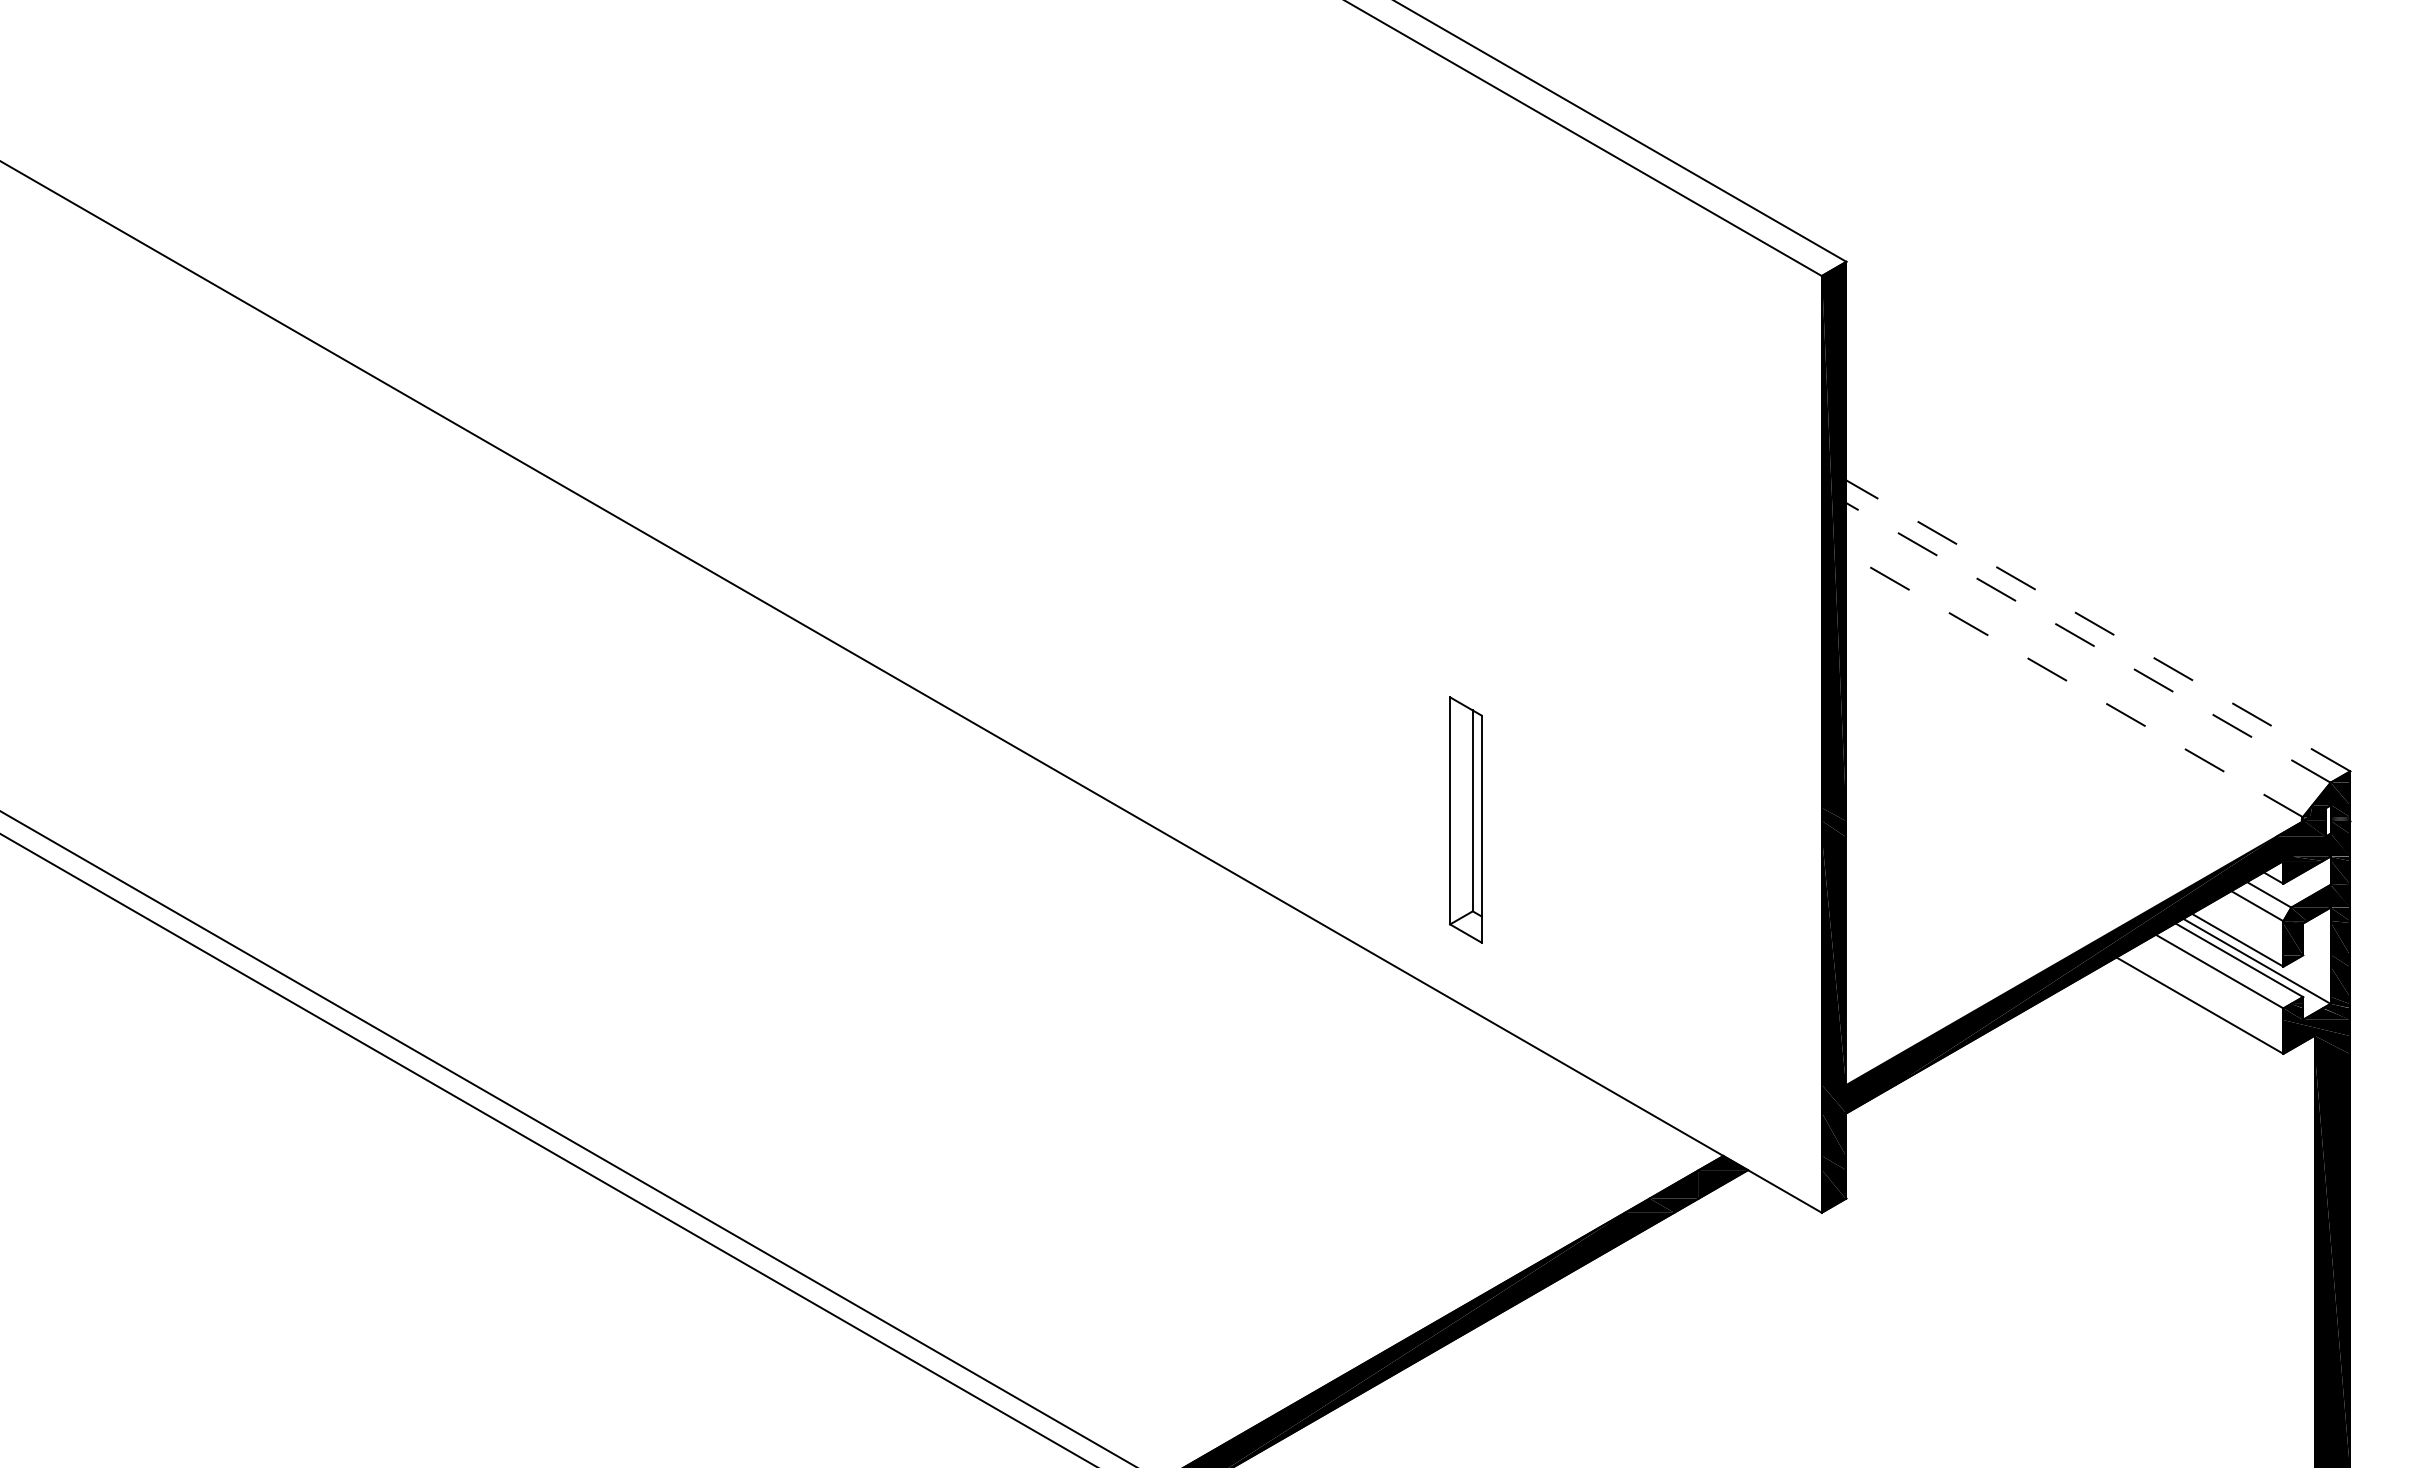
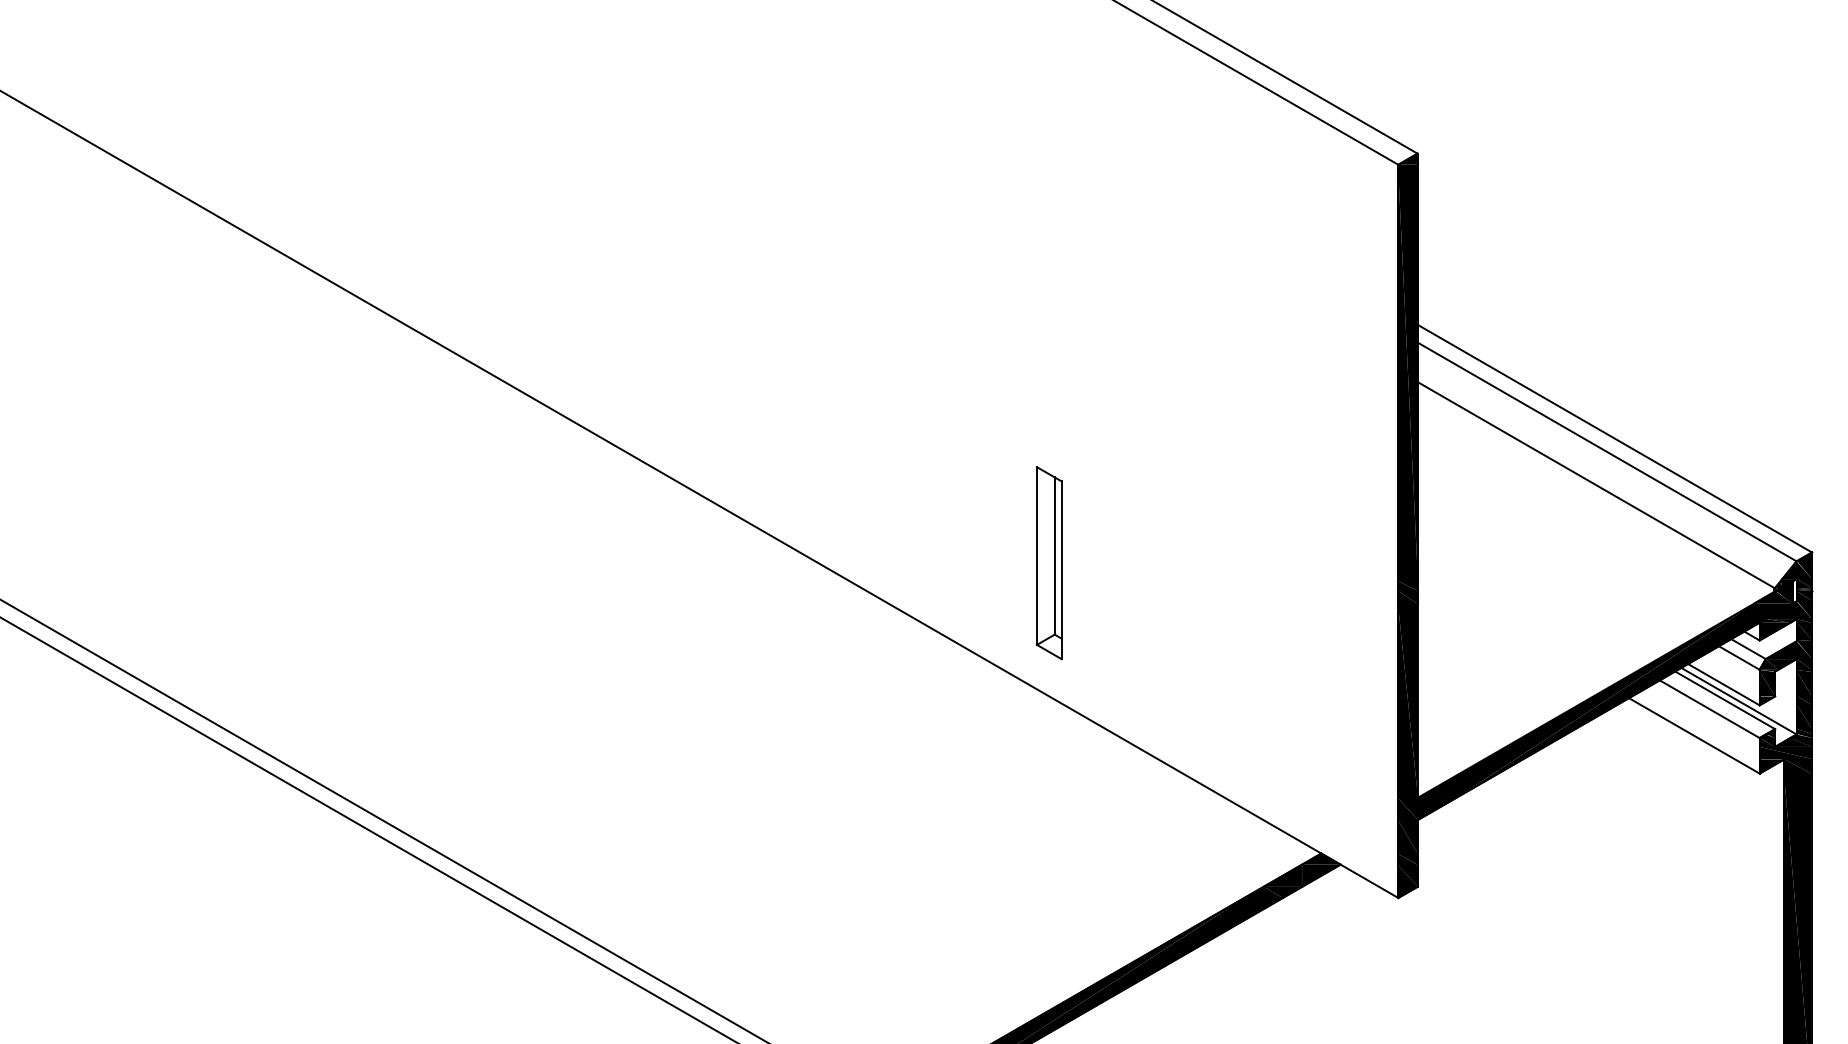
line: (2098, 625) -> (1614, 438), dashed -> solid
line: (2088, 642) -> (1607, 451), dashed -> solid
line: (2074, 685) -> (1596, 485), dashed -> solid
part: (1465, 819) -> (1049, 562), moved

